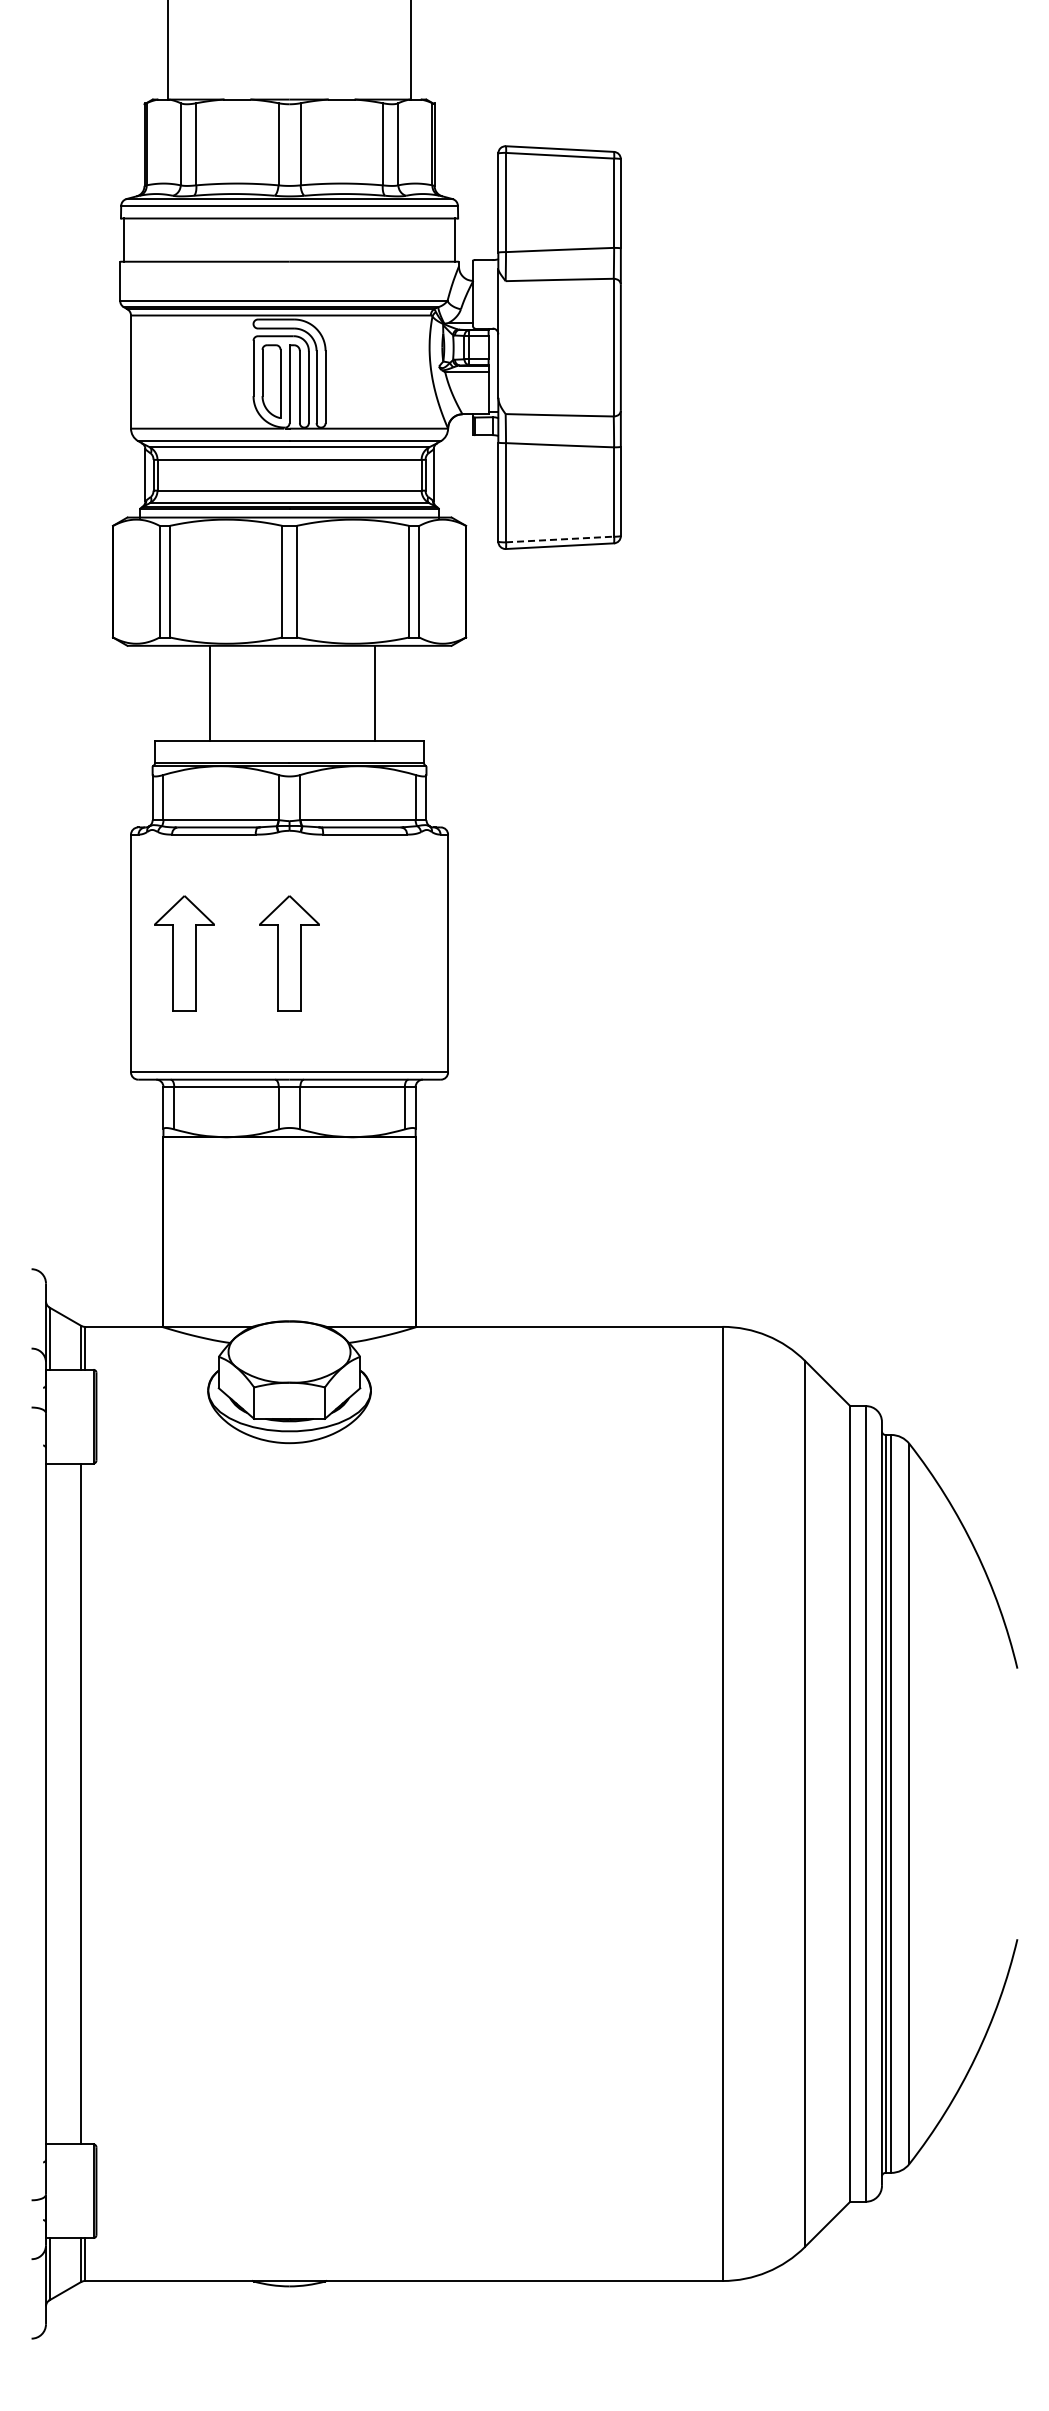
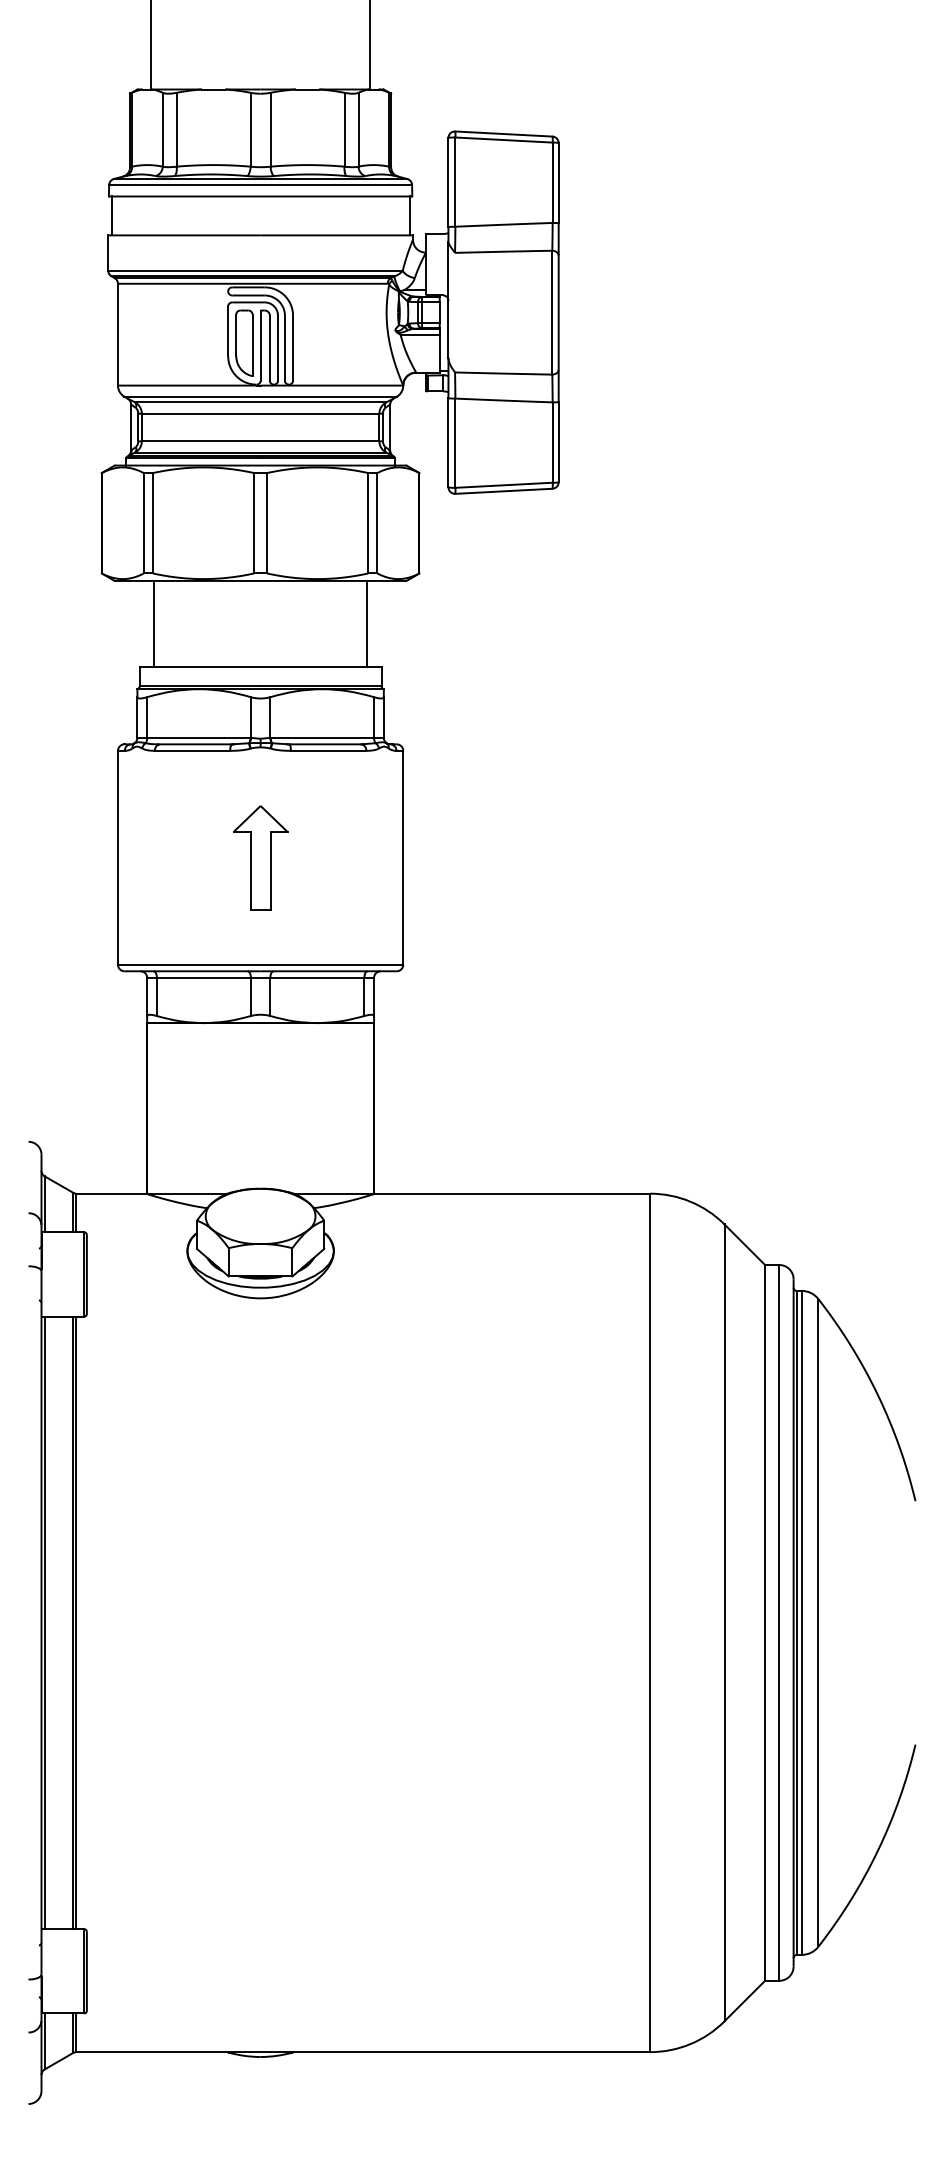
line: (560, 539) -> (504, 485), dashed -> solid
line: (210, 692) -> (154, 622), moved
line: (375, 692) -> (367, 622), moved
part: (184, 953) -> (166, 857), removed
line: (49, 1803) -> (44, 1622), added
line: (84, 1803) -> (76, 1622), added

